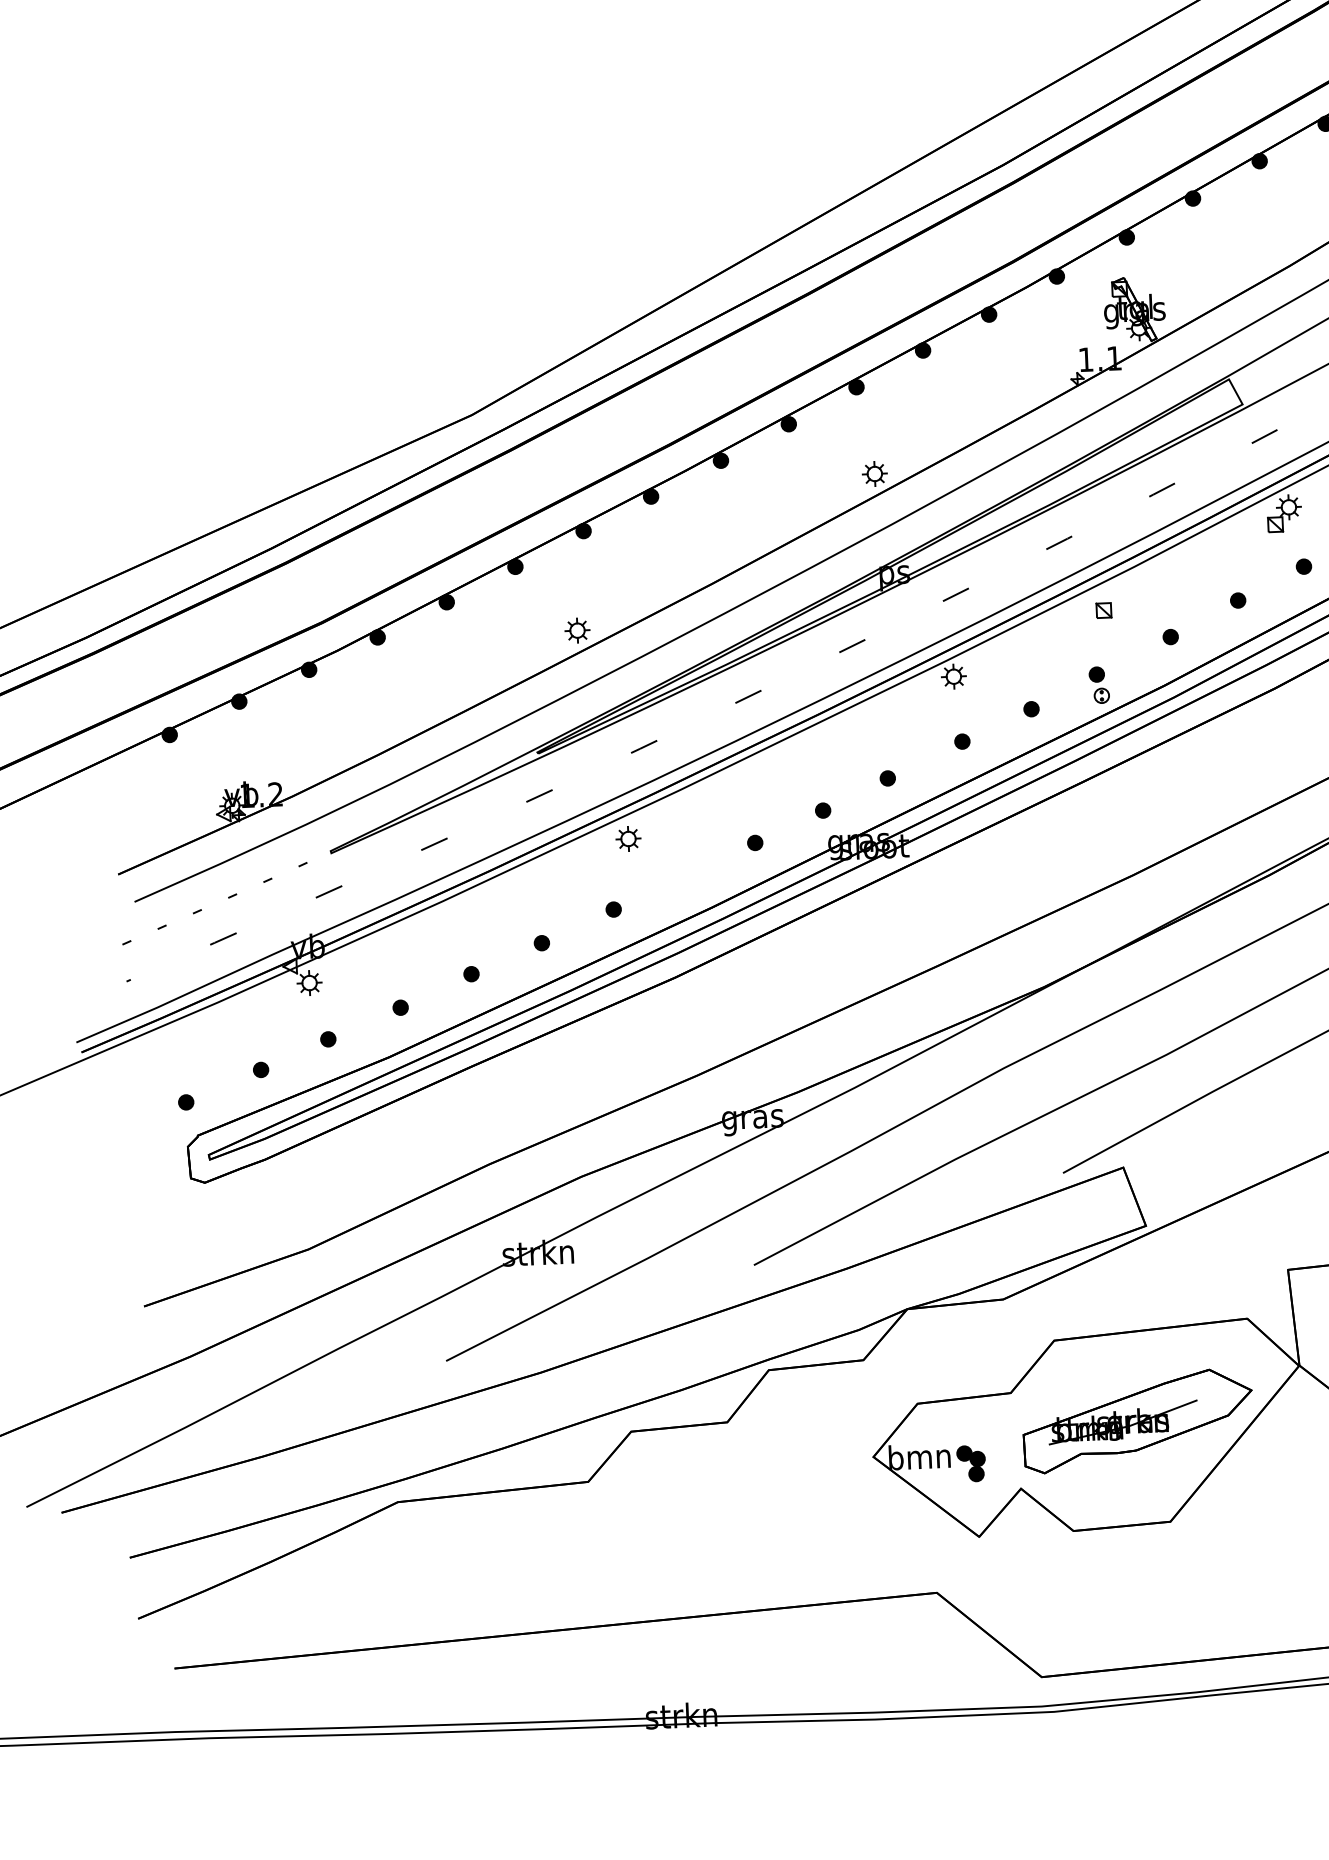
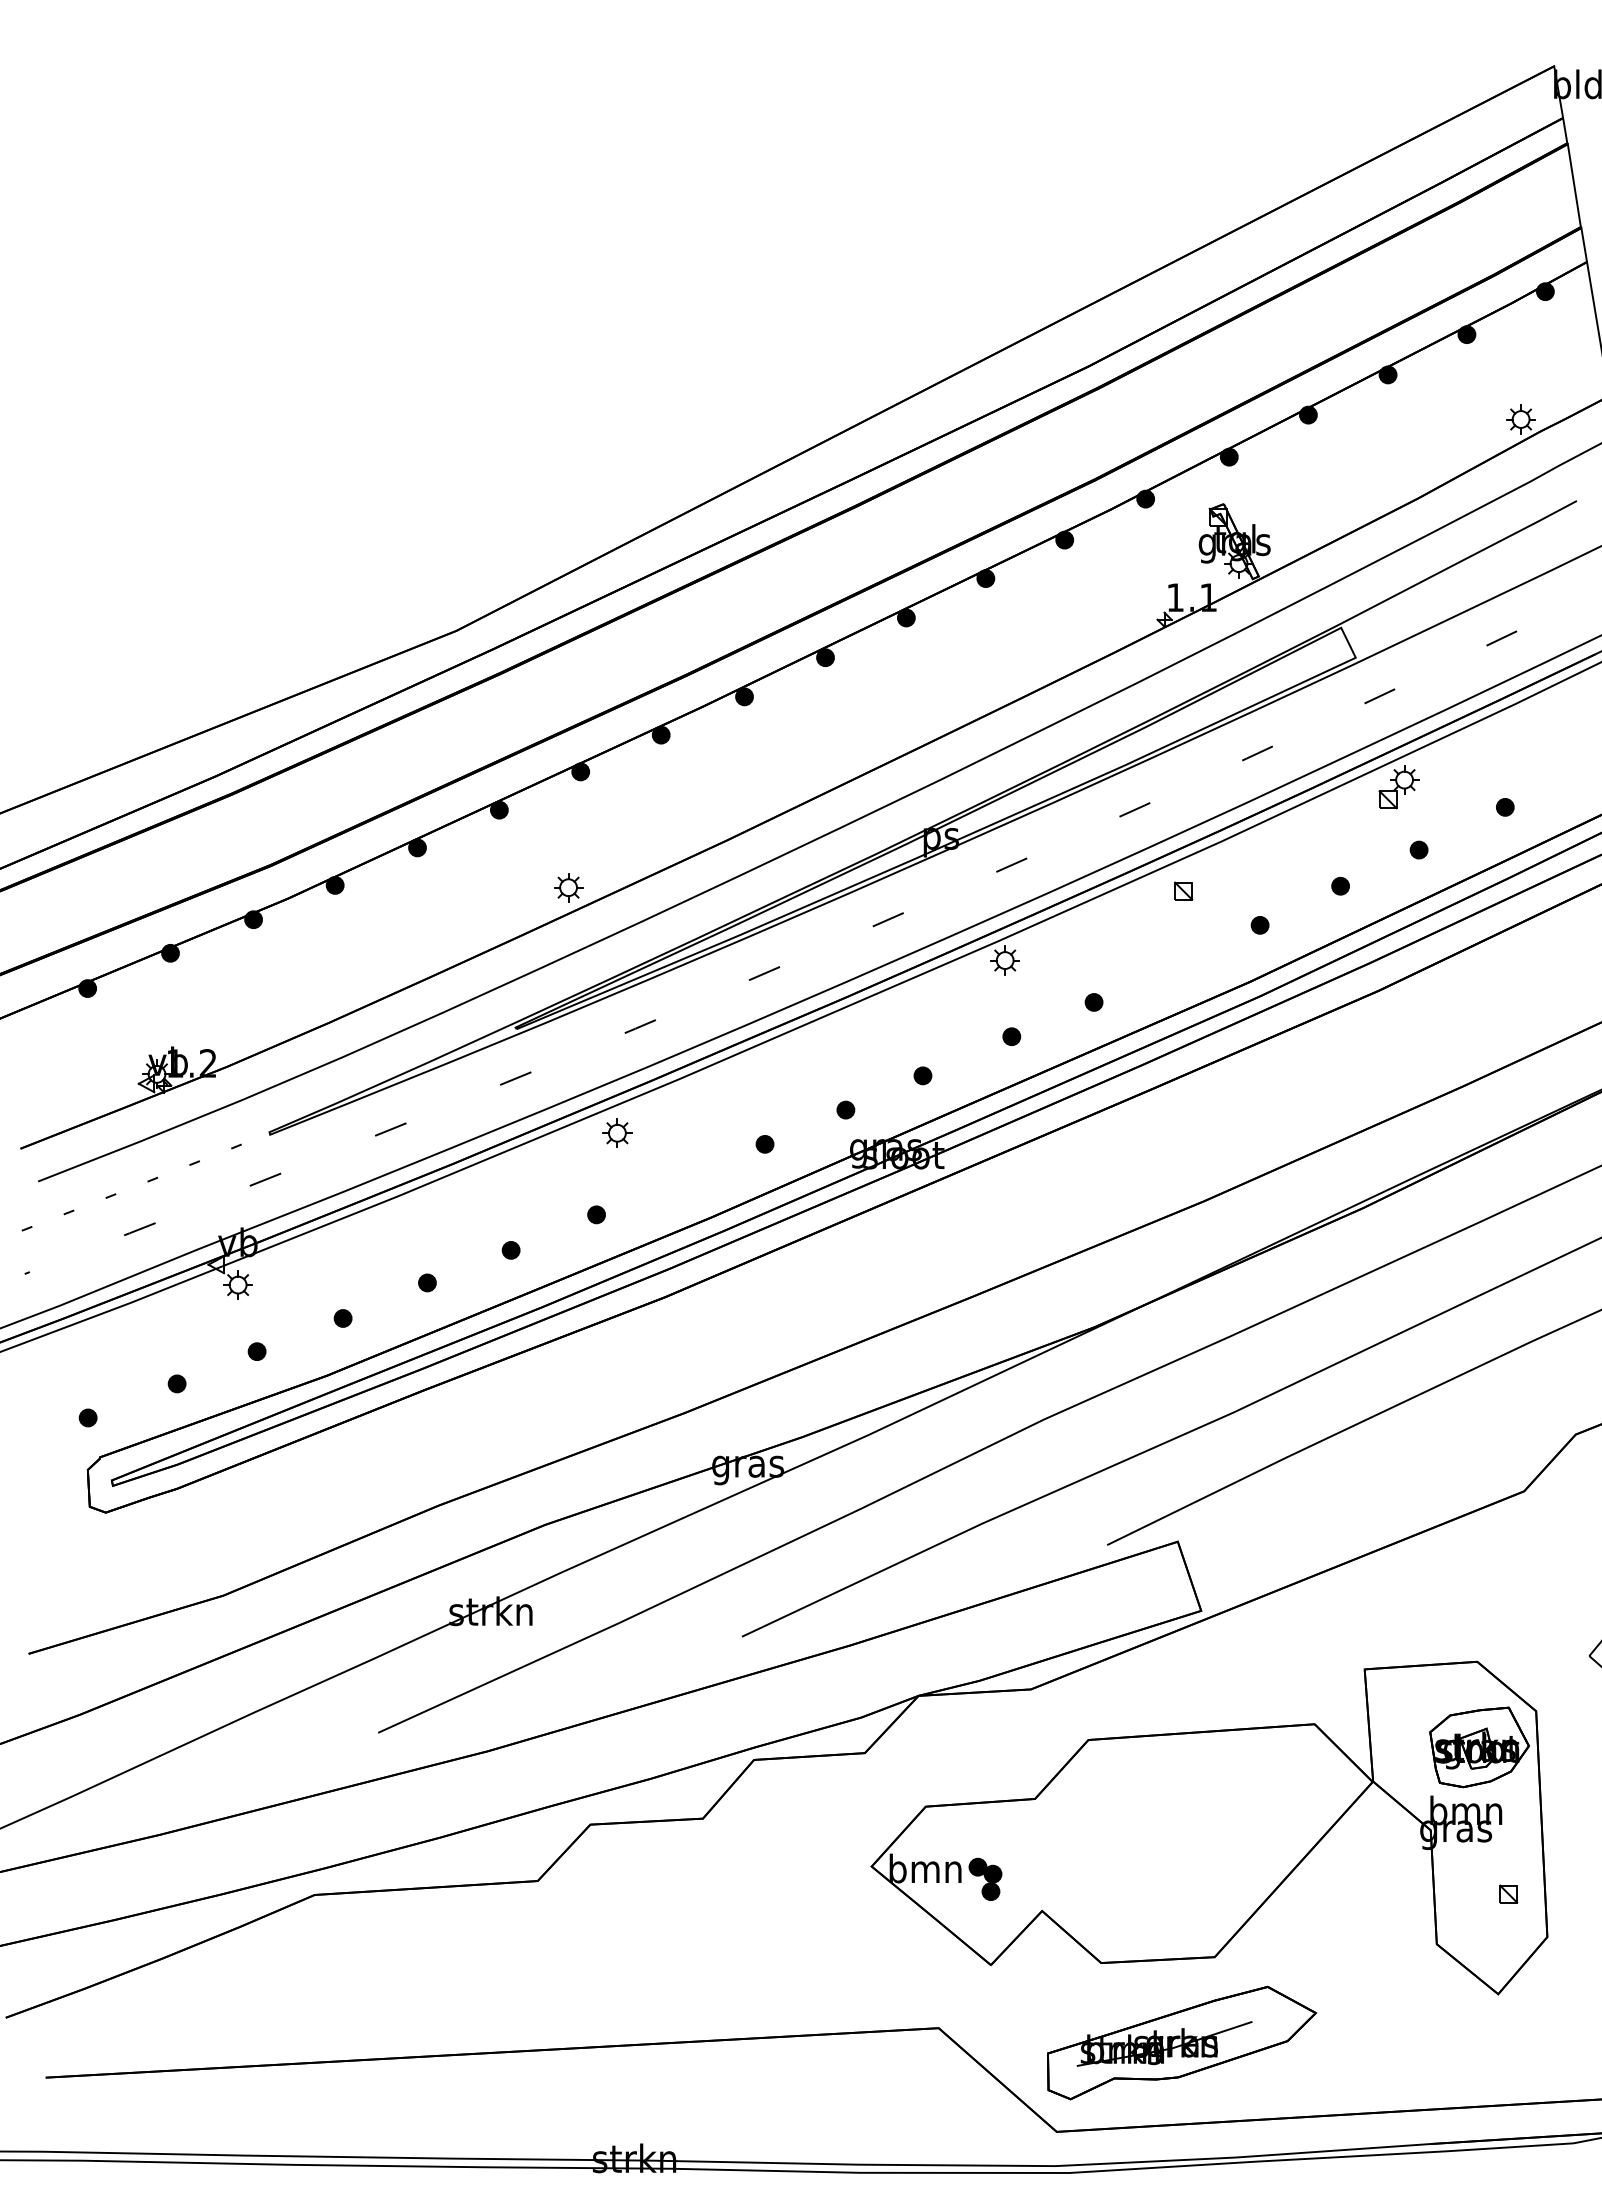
part: (874, 473) -> (922, 719), removed
part: (1099, 684) -> (1174, 977), removed
part: (1138, 1421) -> (1182, 2043), moved

